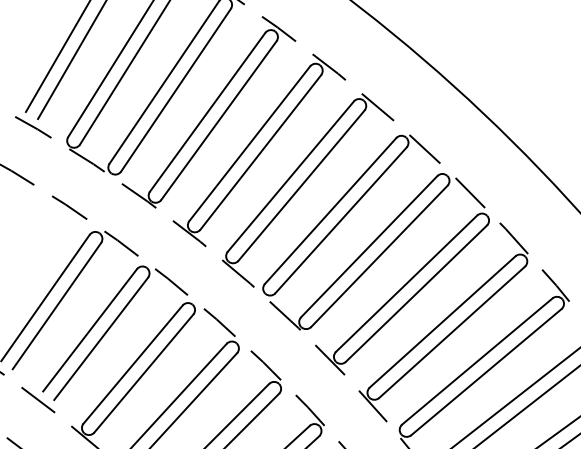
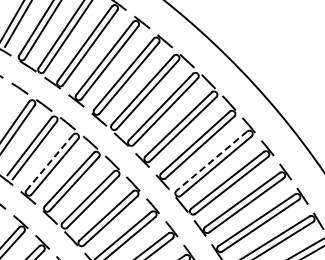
line: (476, 362) -> (211, 161), solid -> dashed
line: (132, 364) -> (49, 162), solid -> dashed

